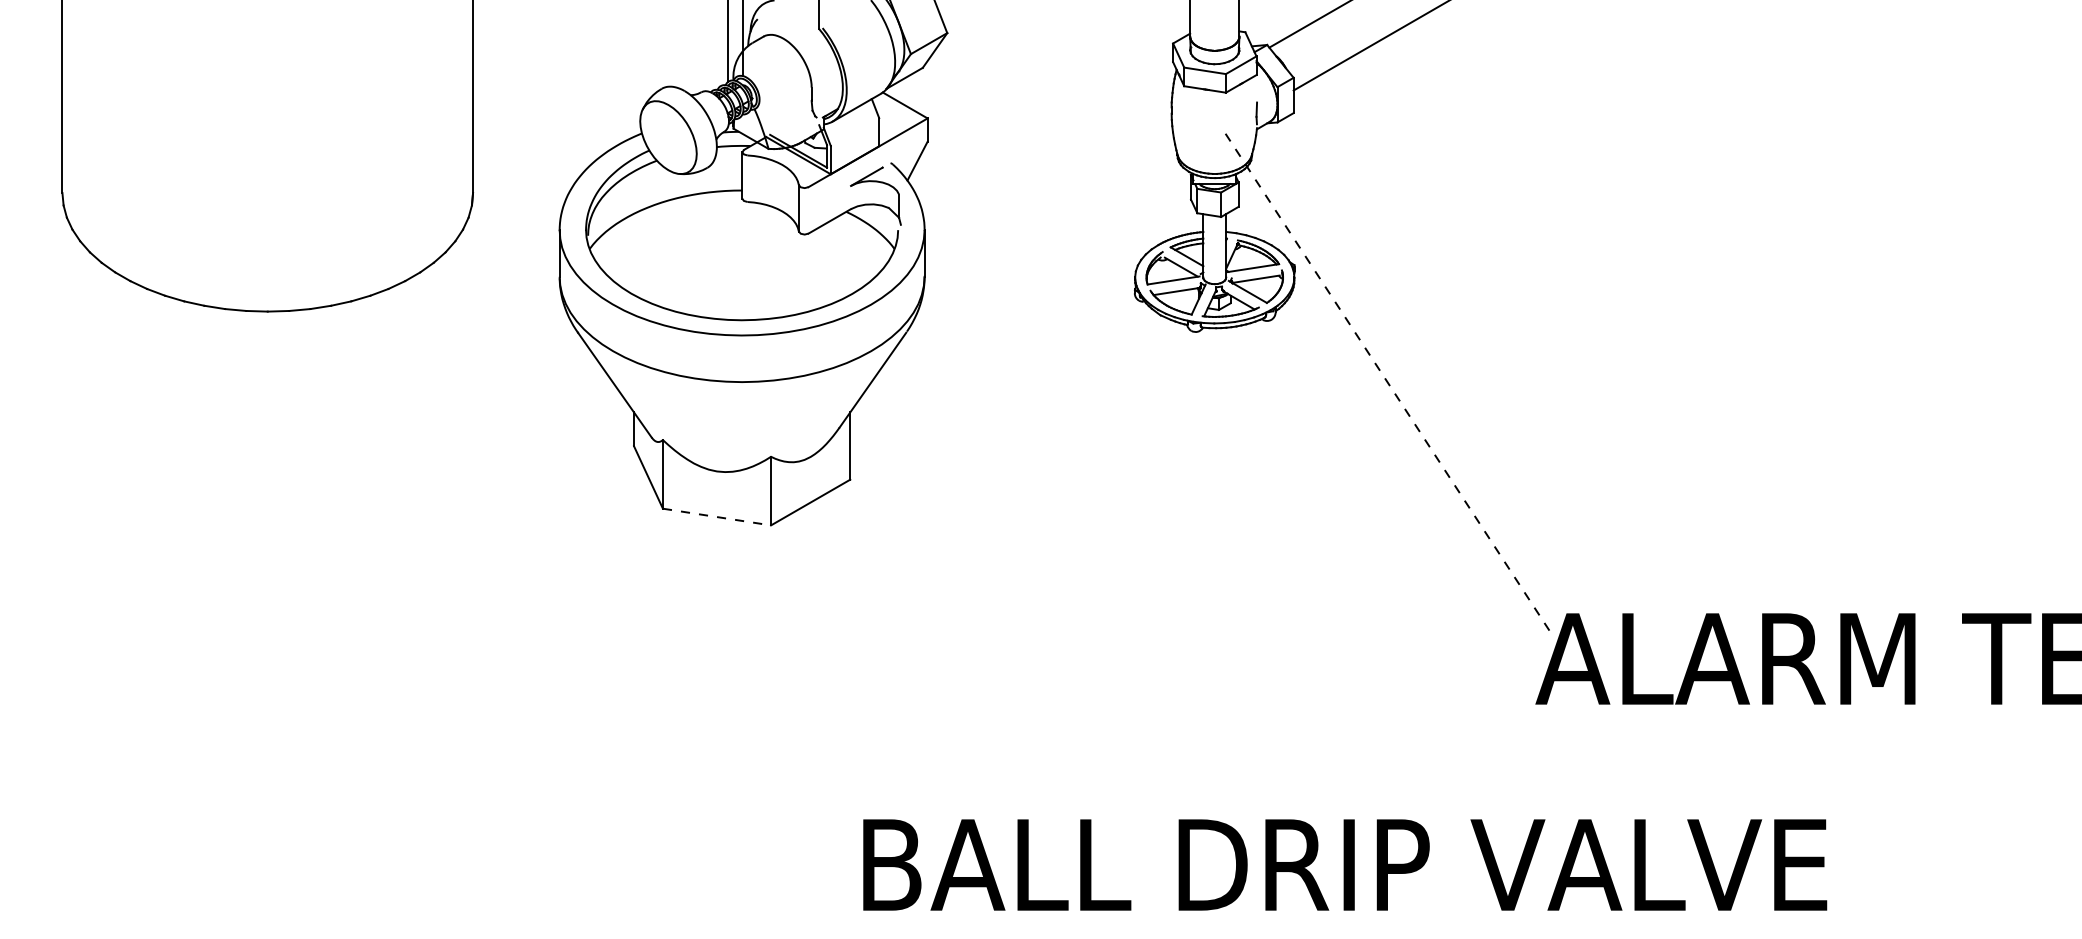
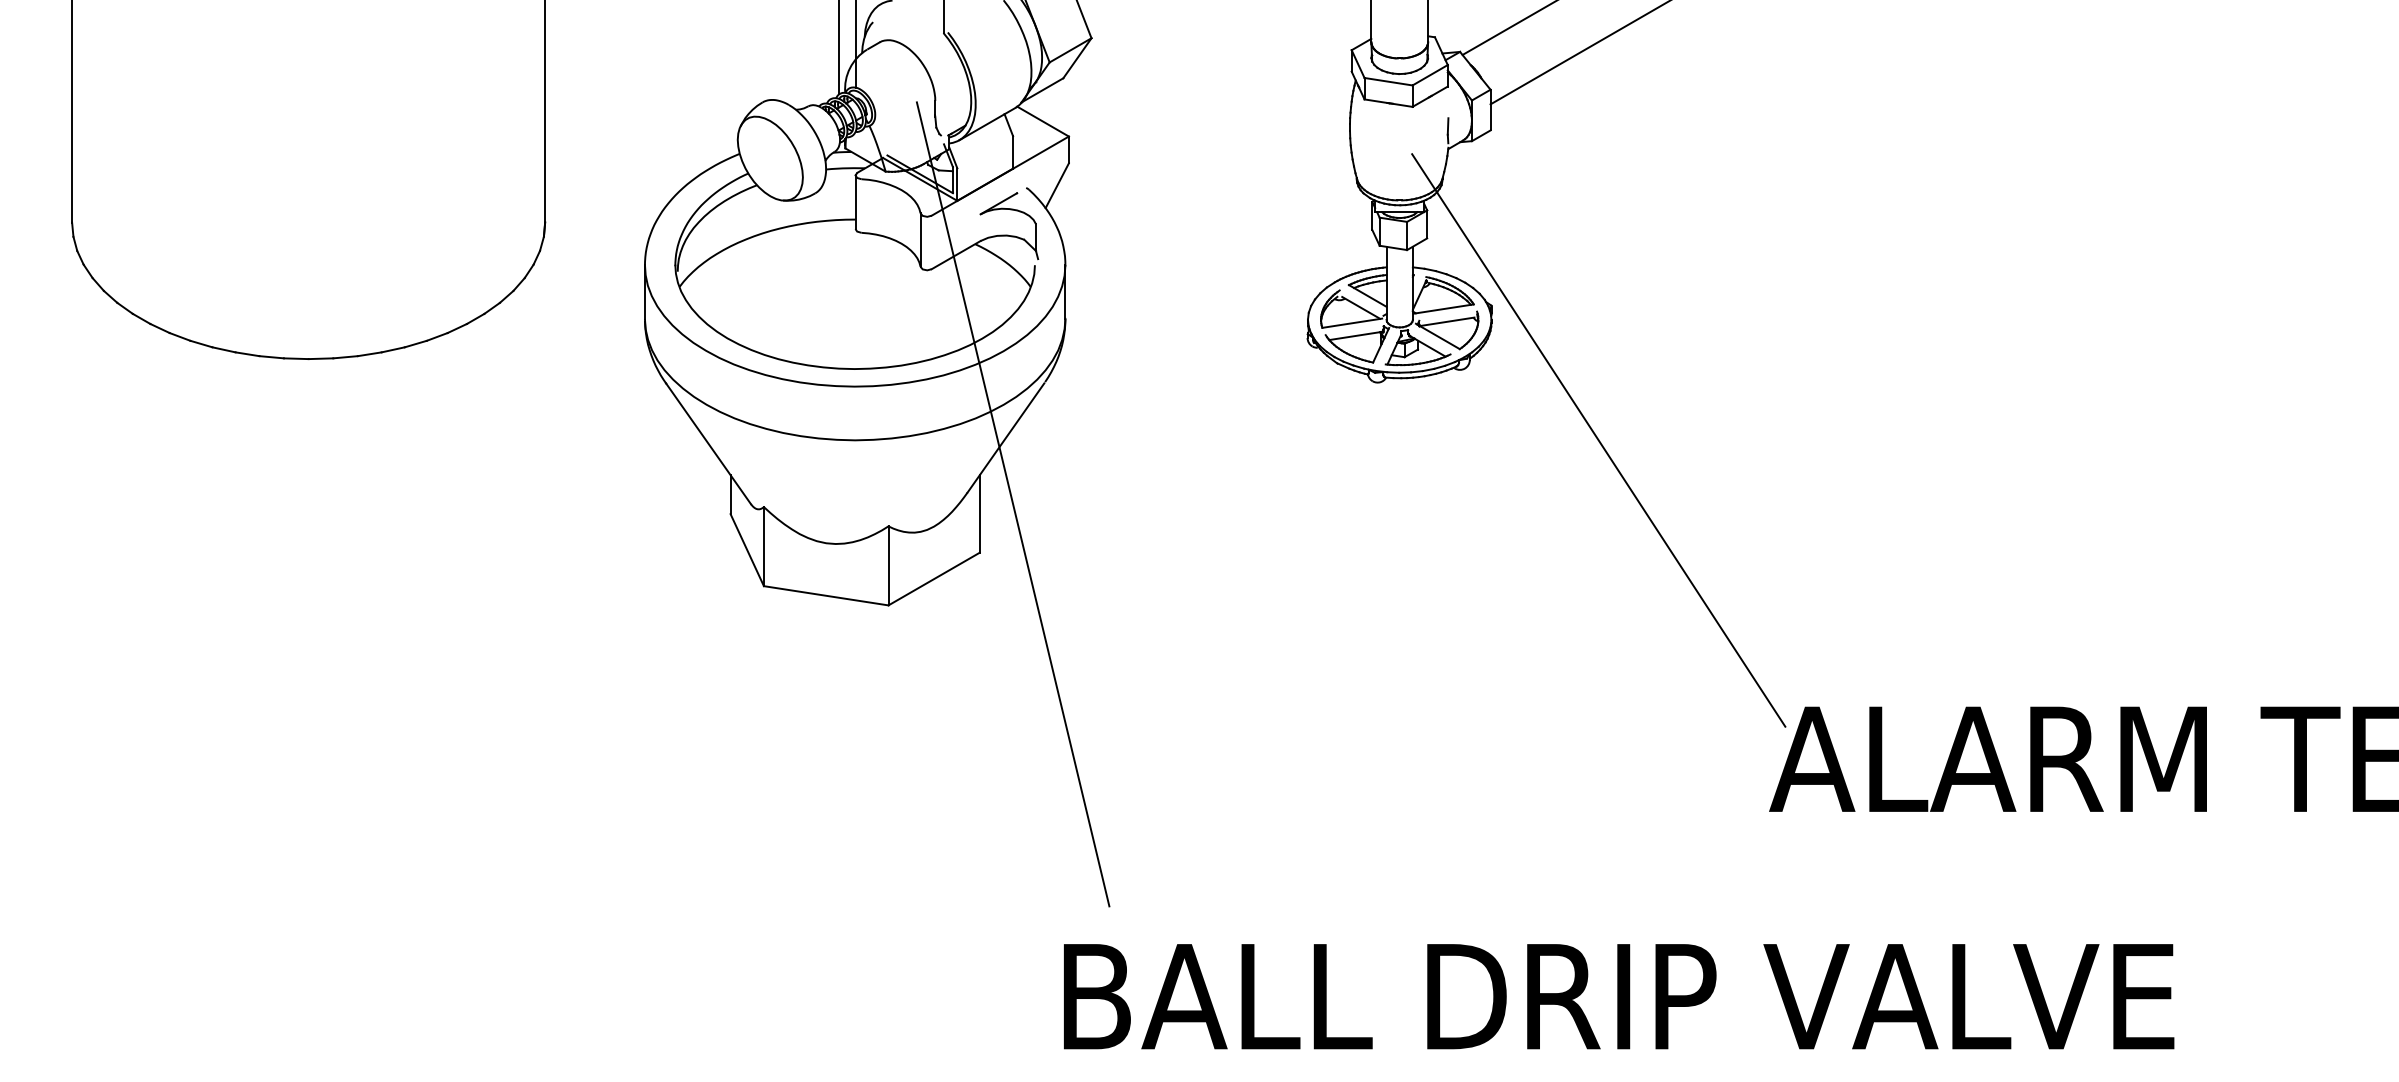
line: (1387, 382) -> (1598, 440), dashed -> solid
line: (878, 437) -> (1012, 504), added
line: (717, 517) -> (826, 596), dashed -> solid
text: (1345, 864) -> (1619, 996), moved

